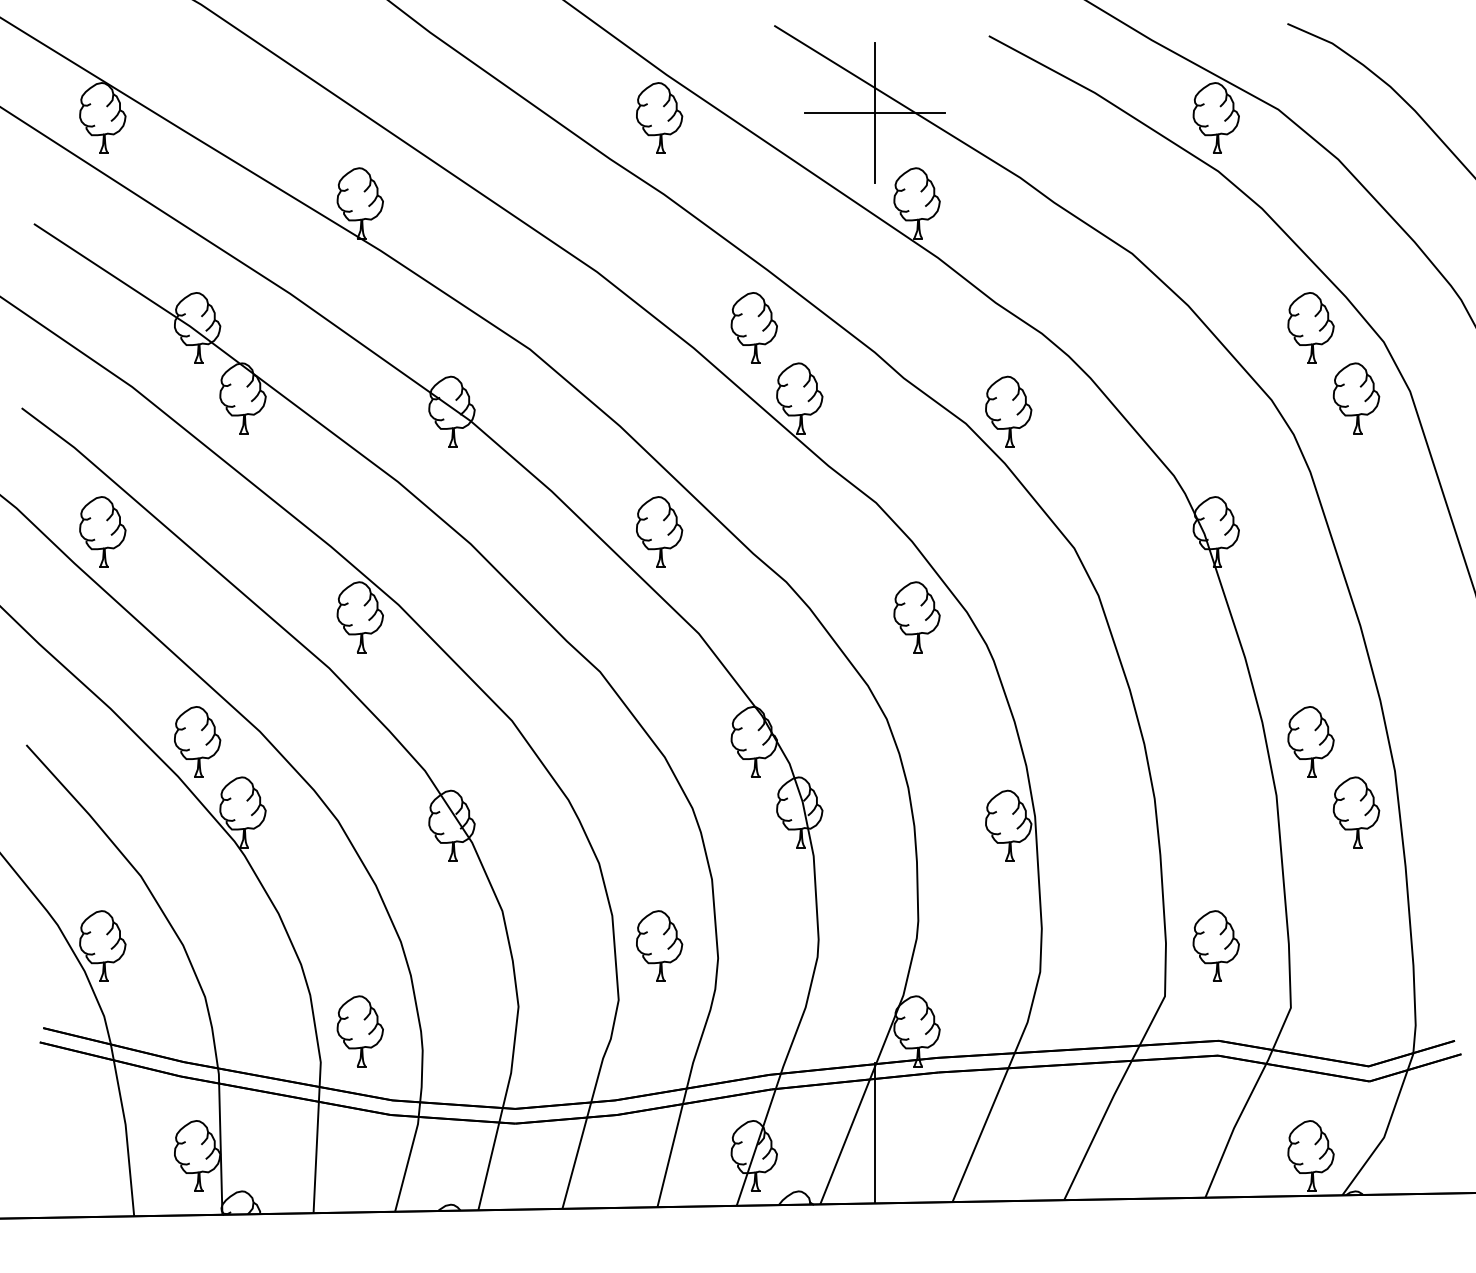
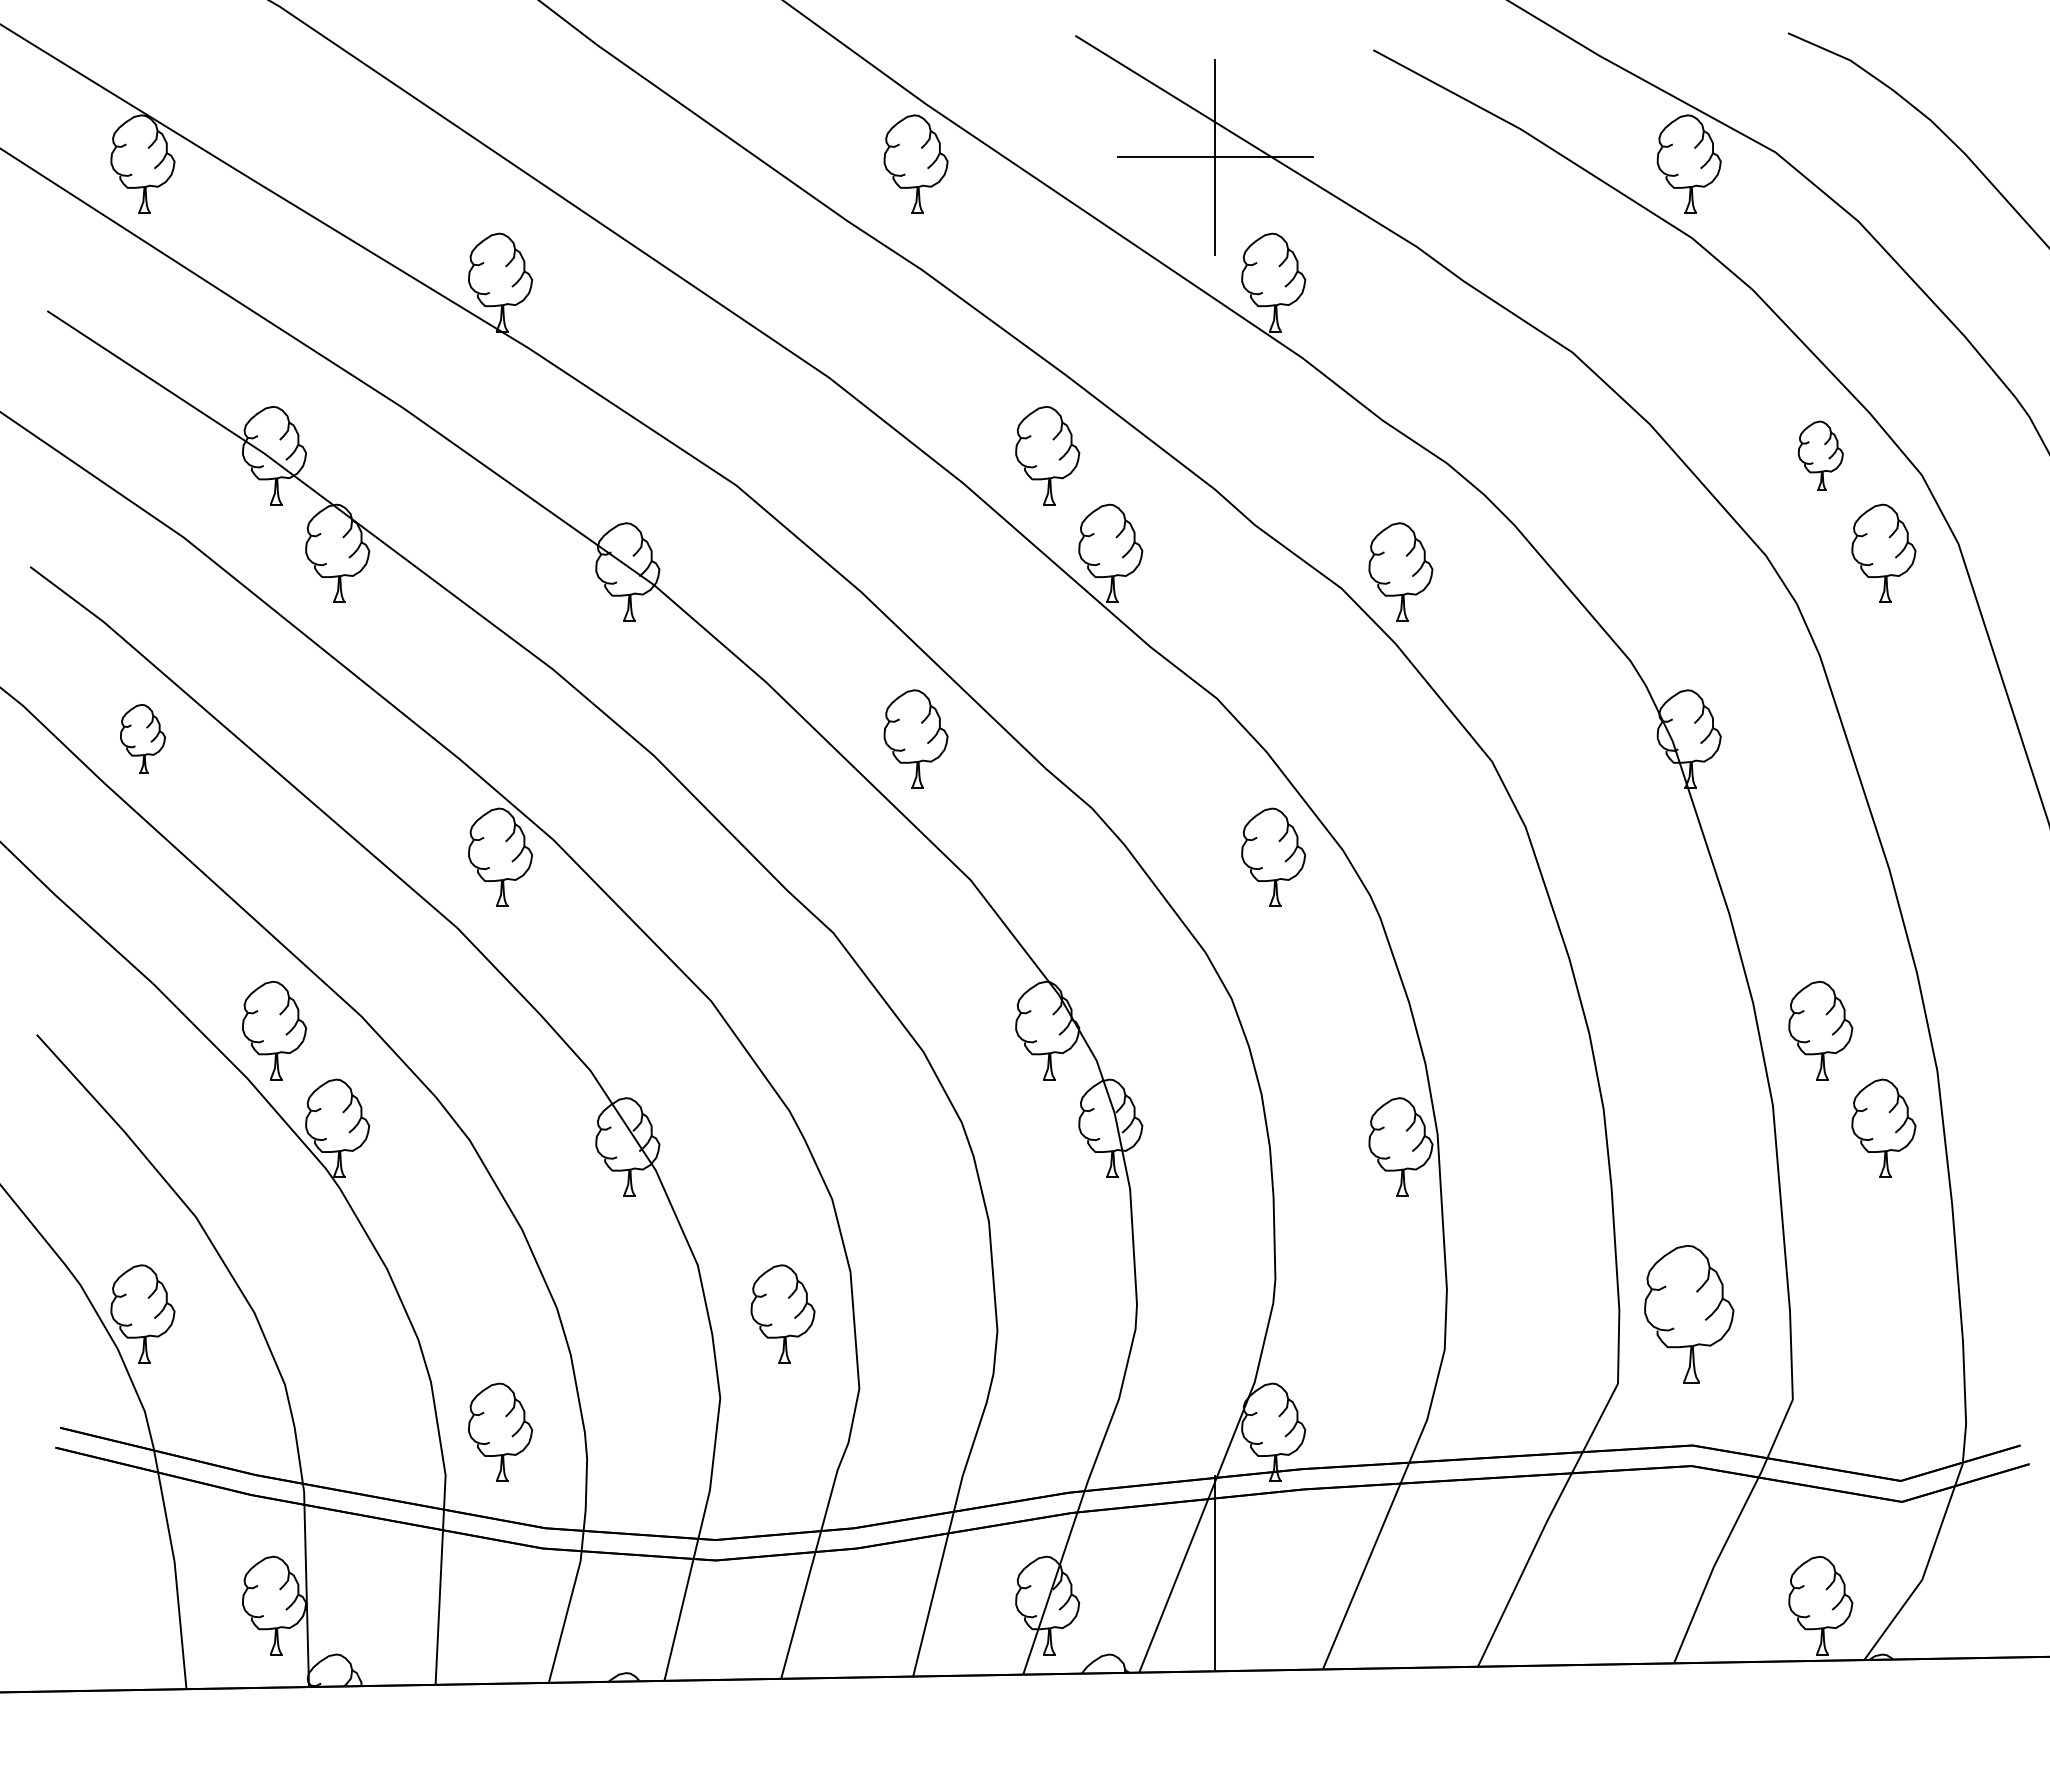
part: (1310, 327) -> (1820, 455), size x0.7
part: (102, 531) -> (142, 738), size x0.7
part: (659, 945) -> (782, 1313), moved
part: (1215, 945) -> (1688, 1313), size x1.4

